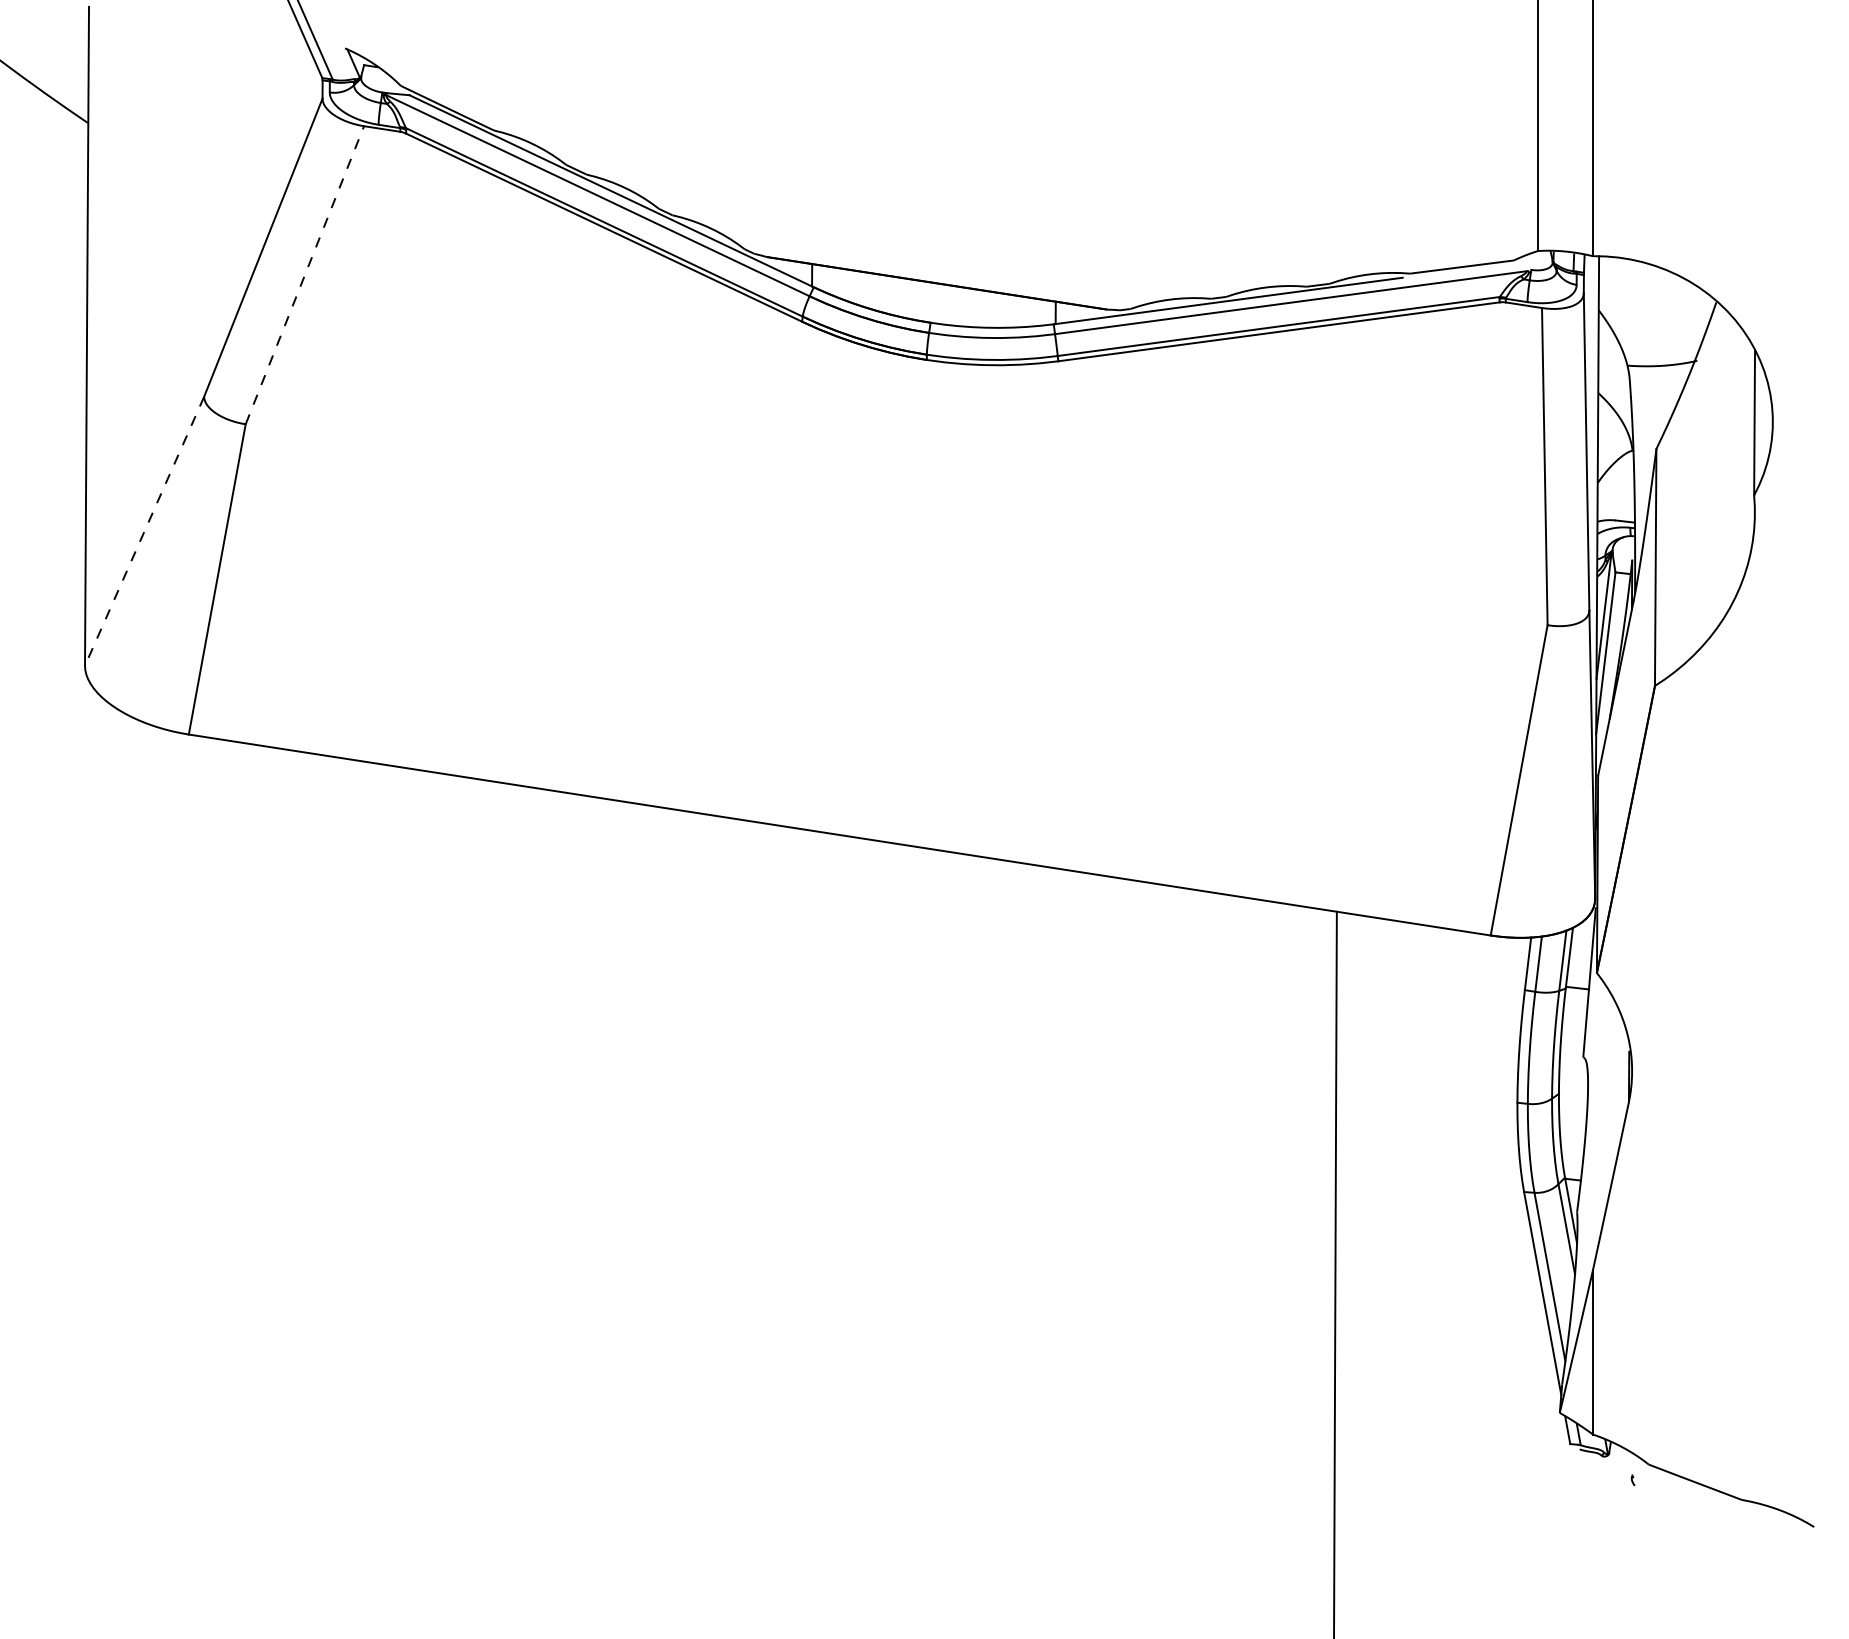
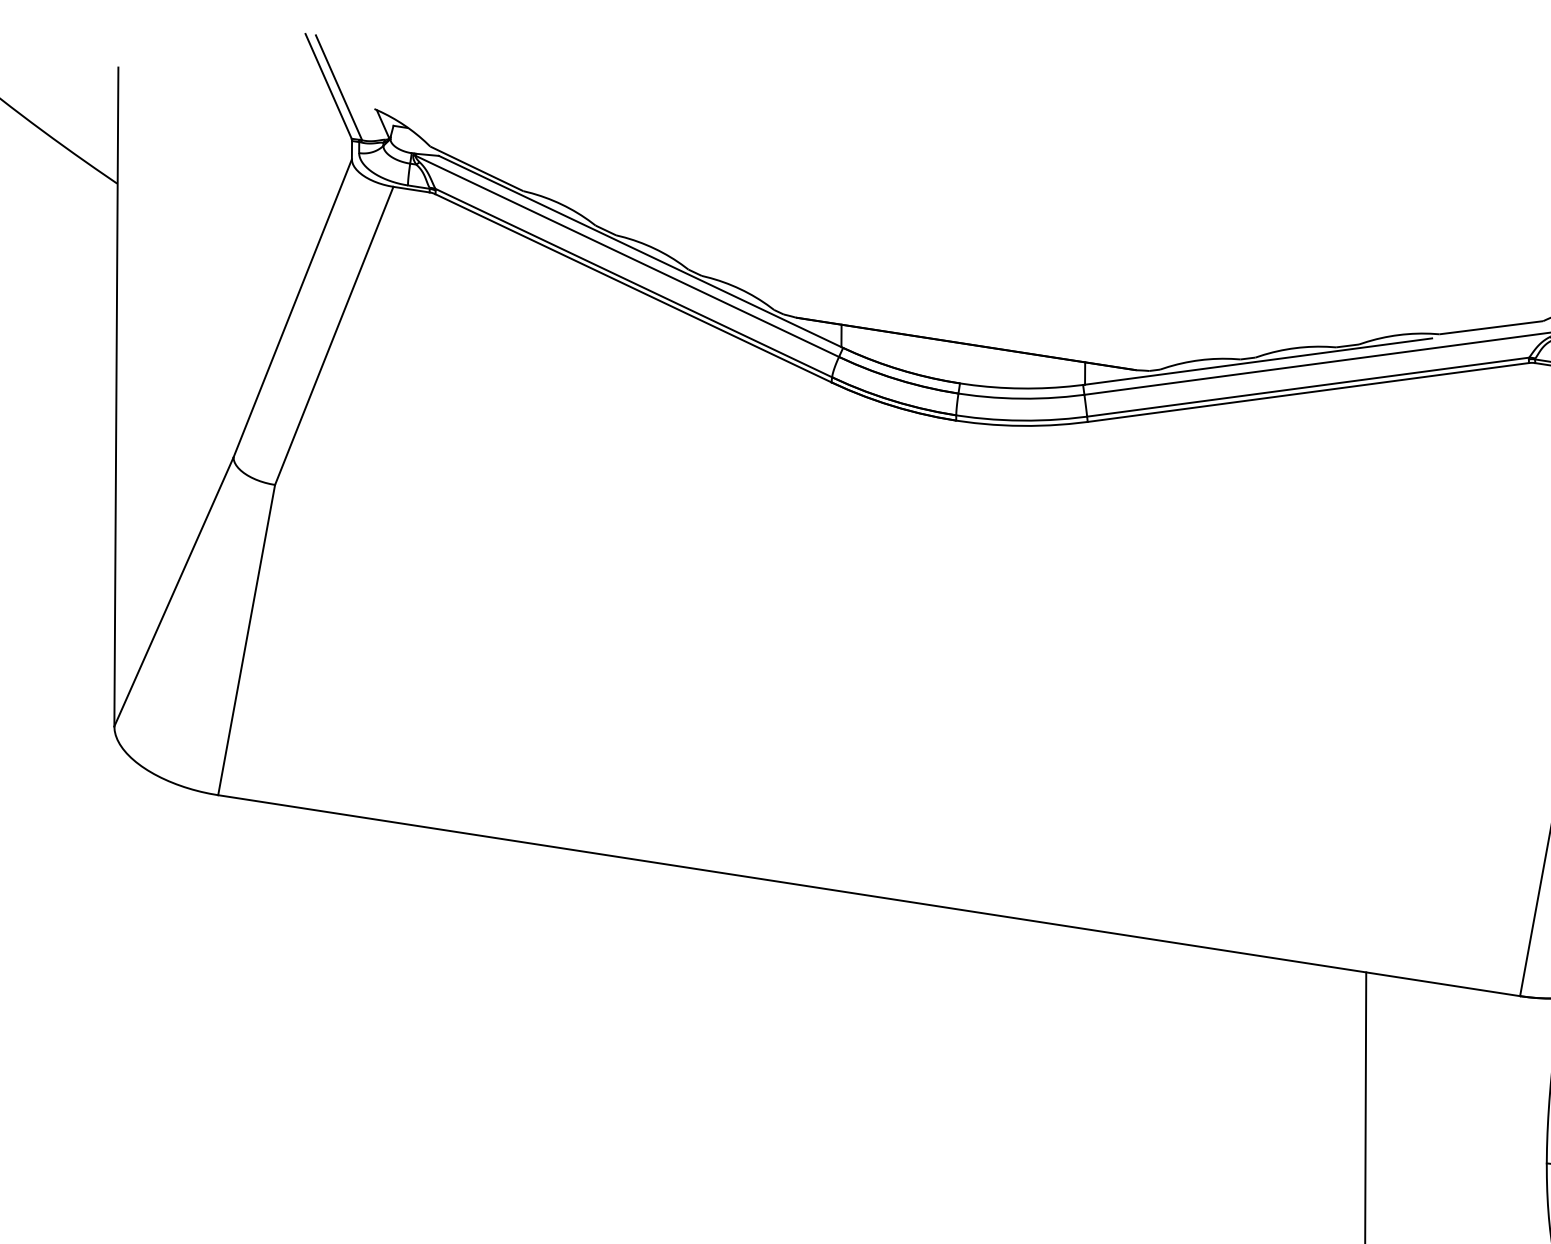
line: (305, 274) -> (334, 335), dashed -> solid
line: (144, 531) -> (173, 592), dashed -> solid

